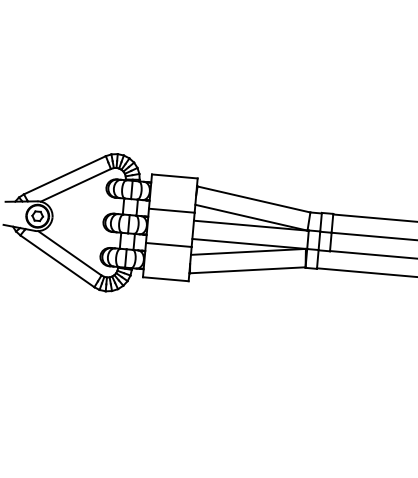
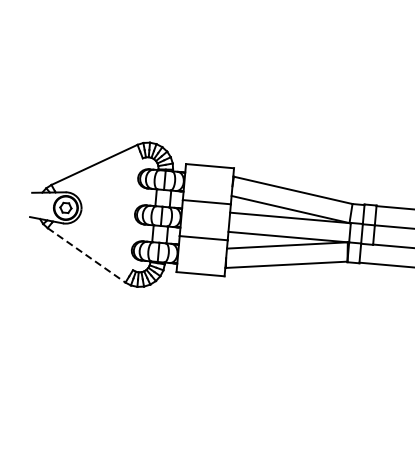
line: (75, 185) -> (105, 175), removed
line: (69, 253) -> (99, 247), removed
line: (57, 261) -> (86, 255), solid -> dashed

